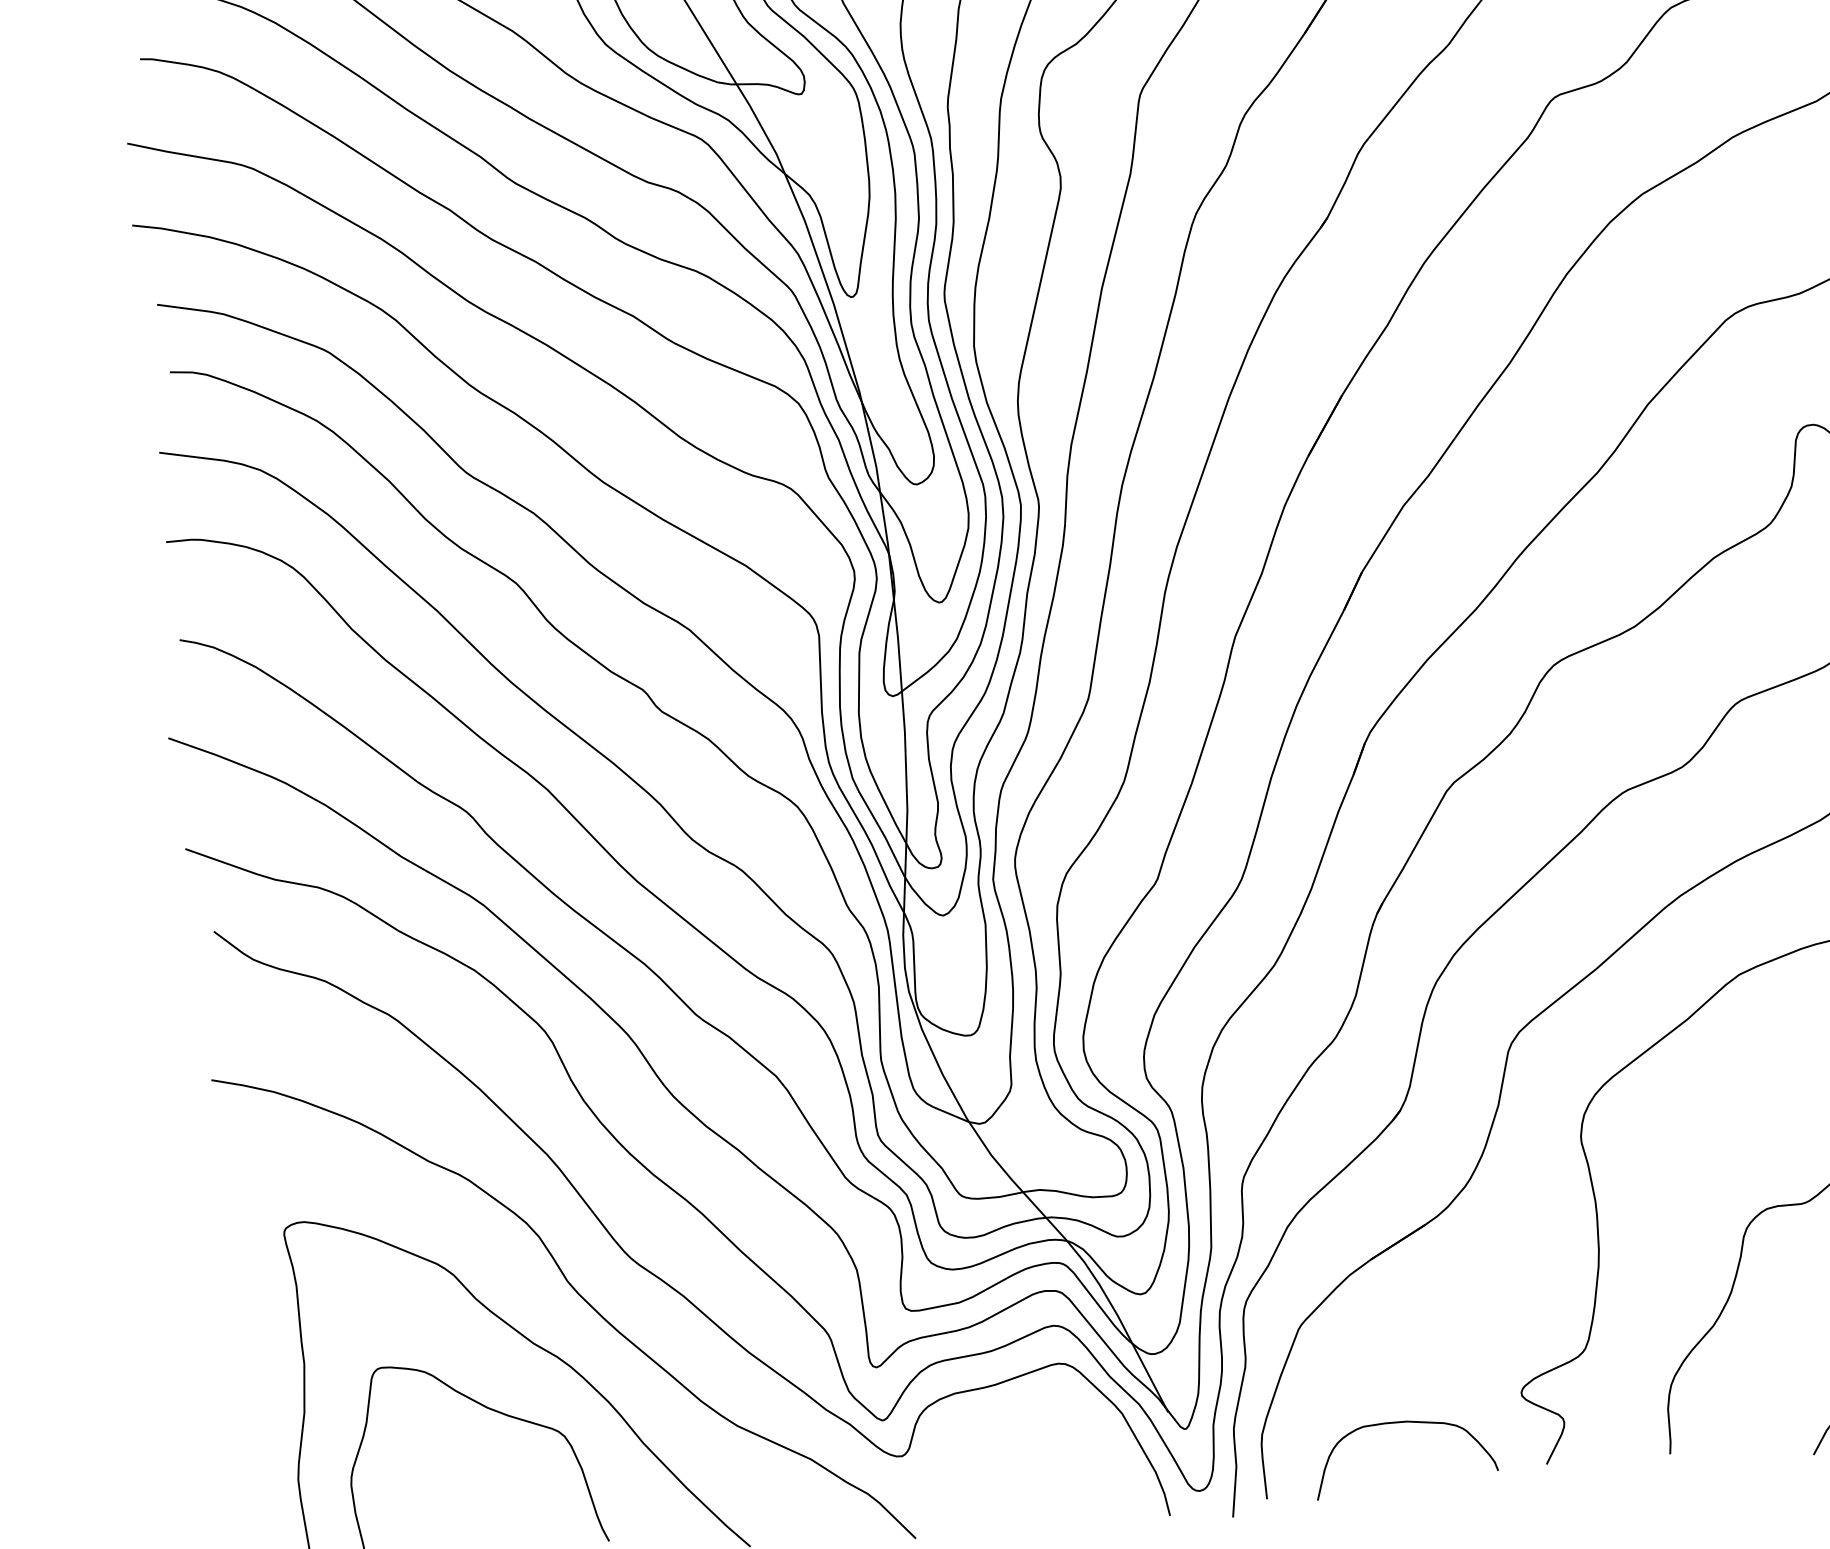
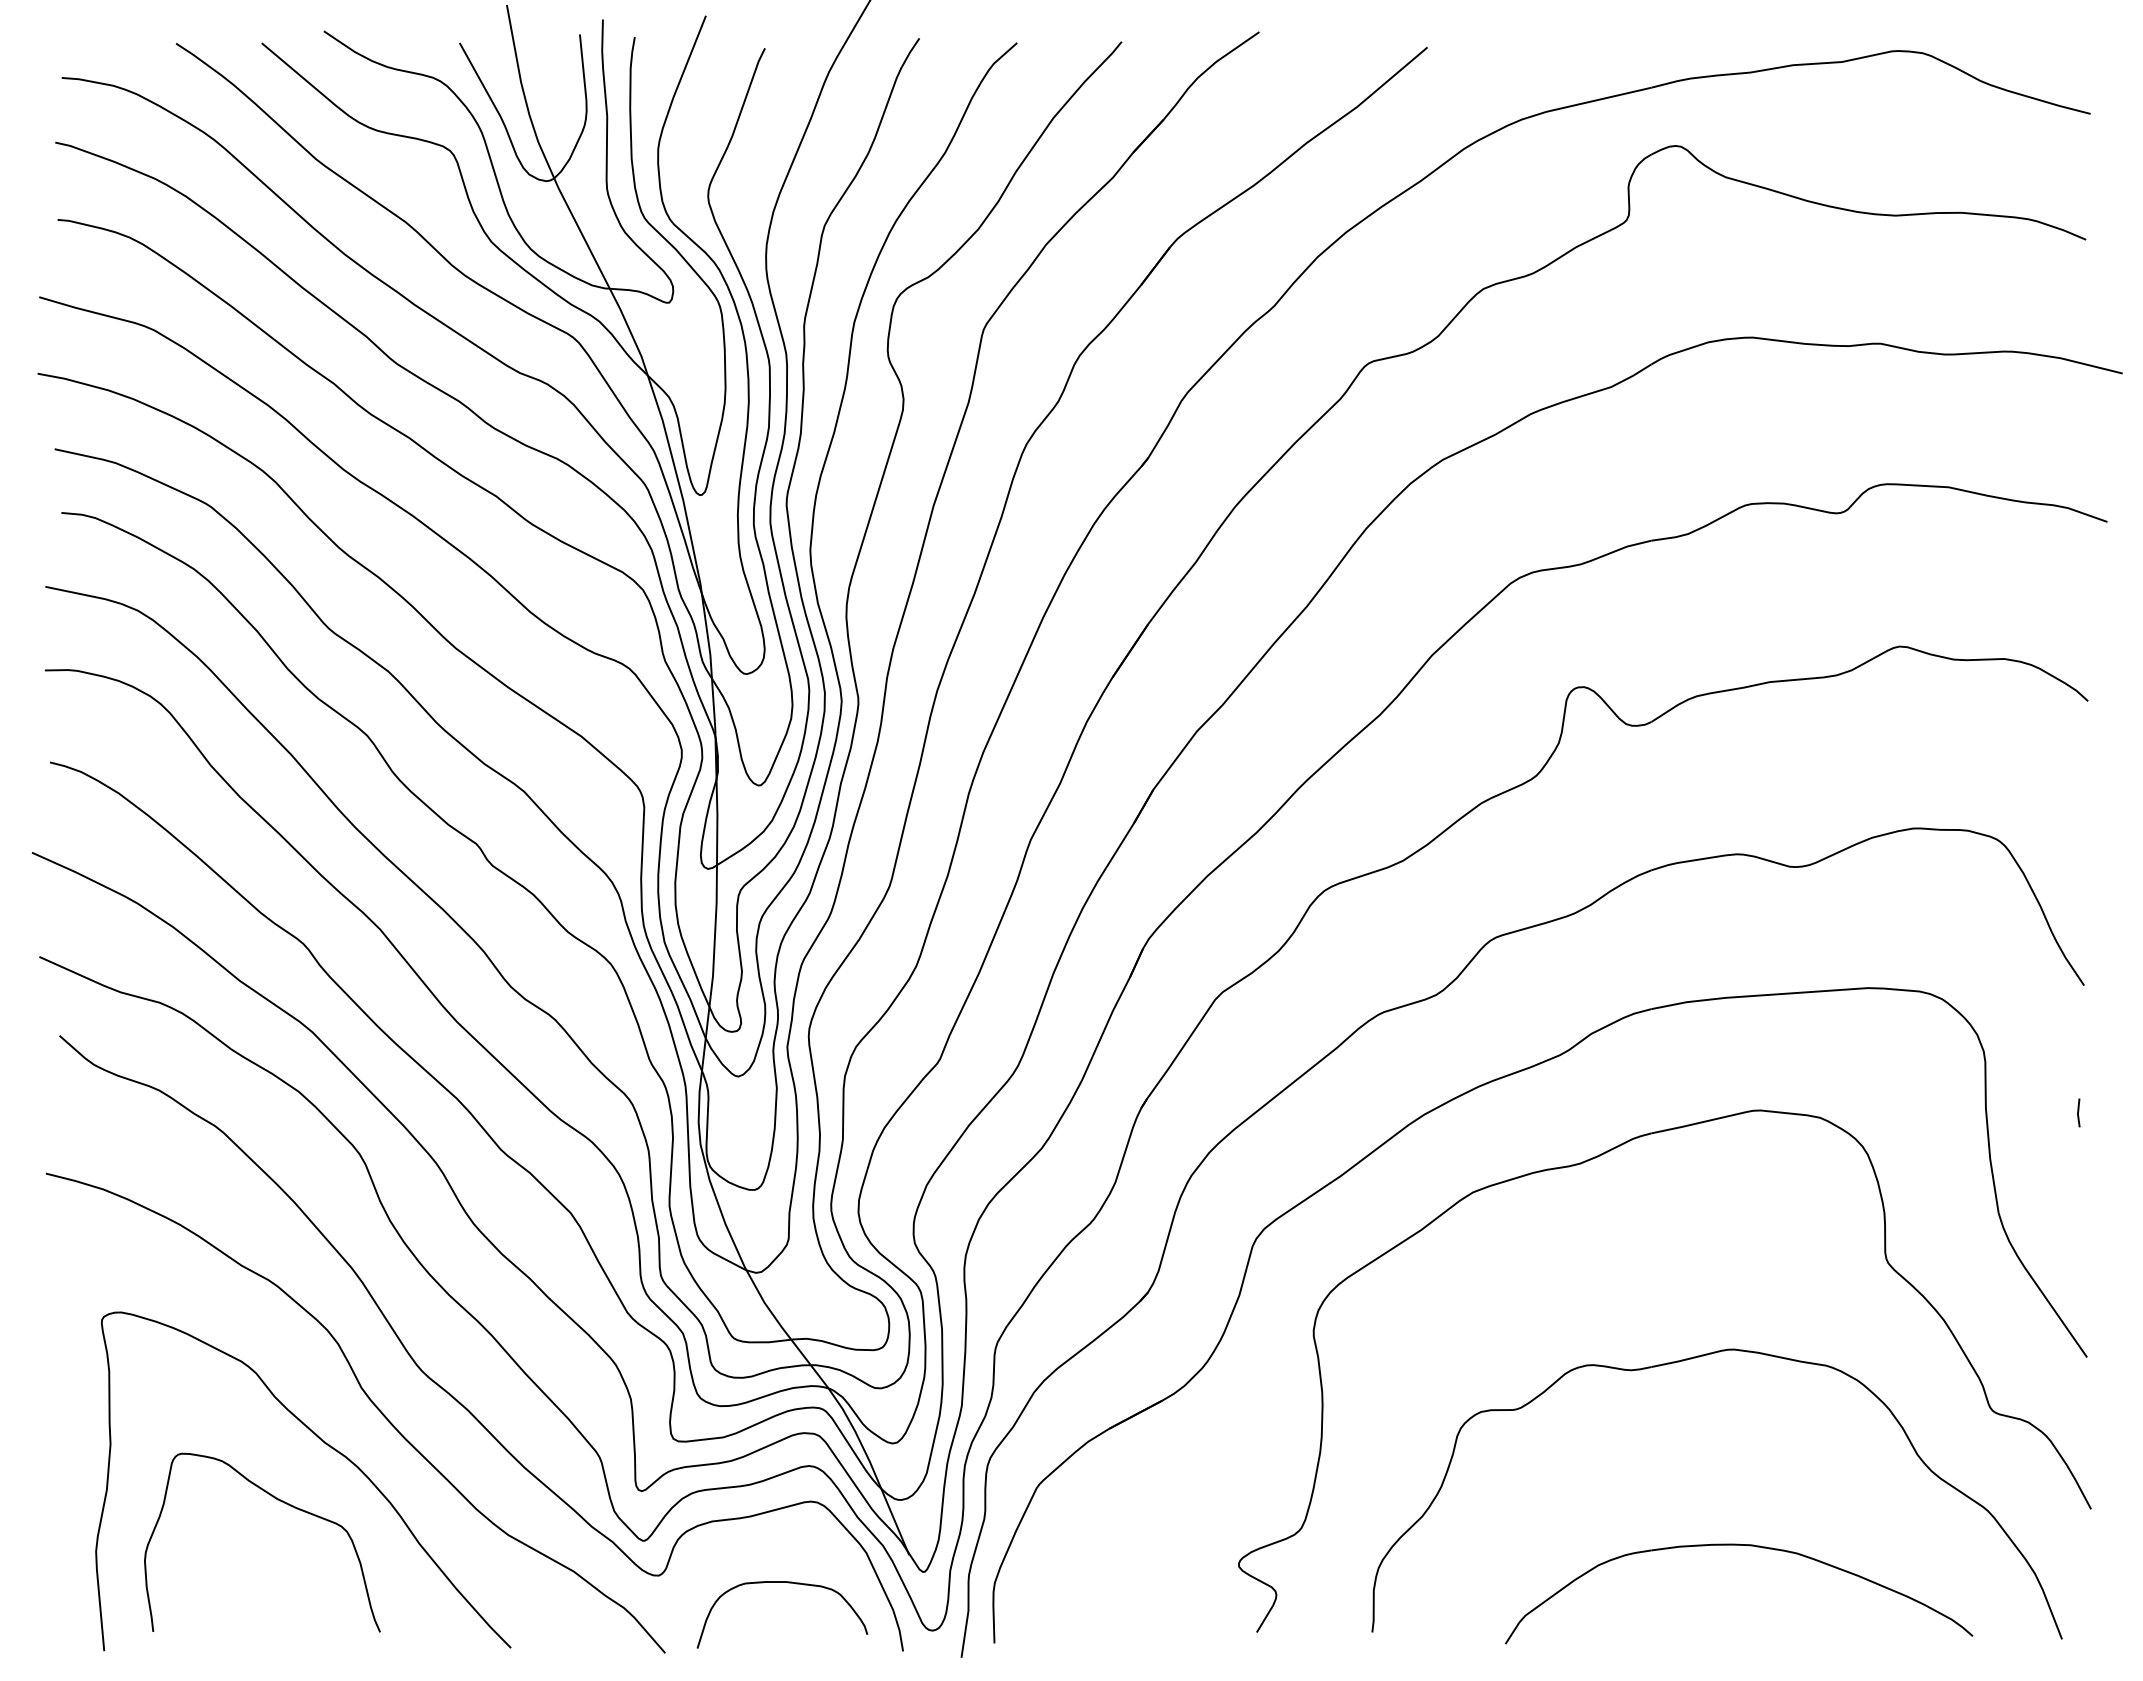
curve: (1408, 1423) -> (787, 1583), moved

